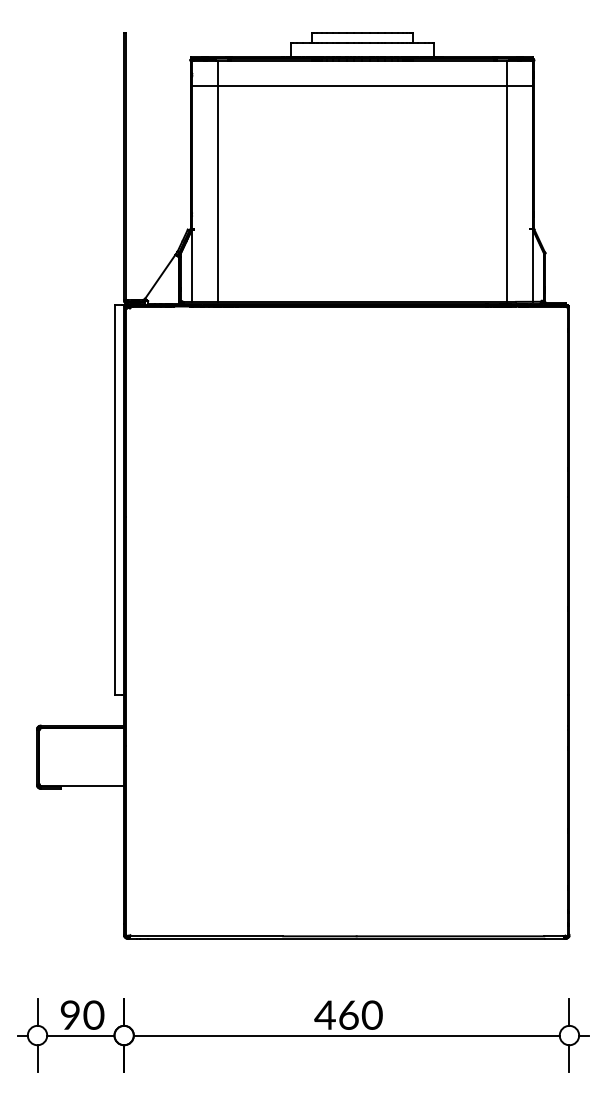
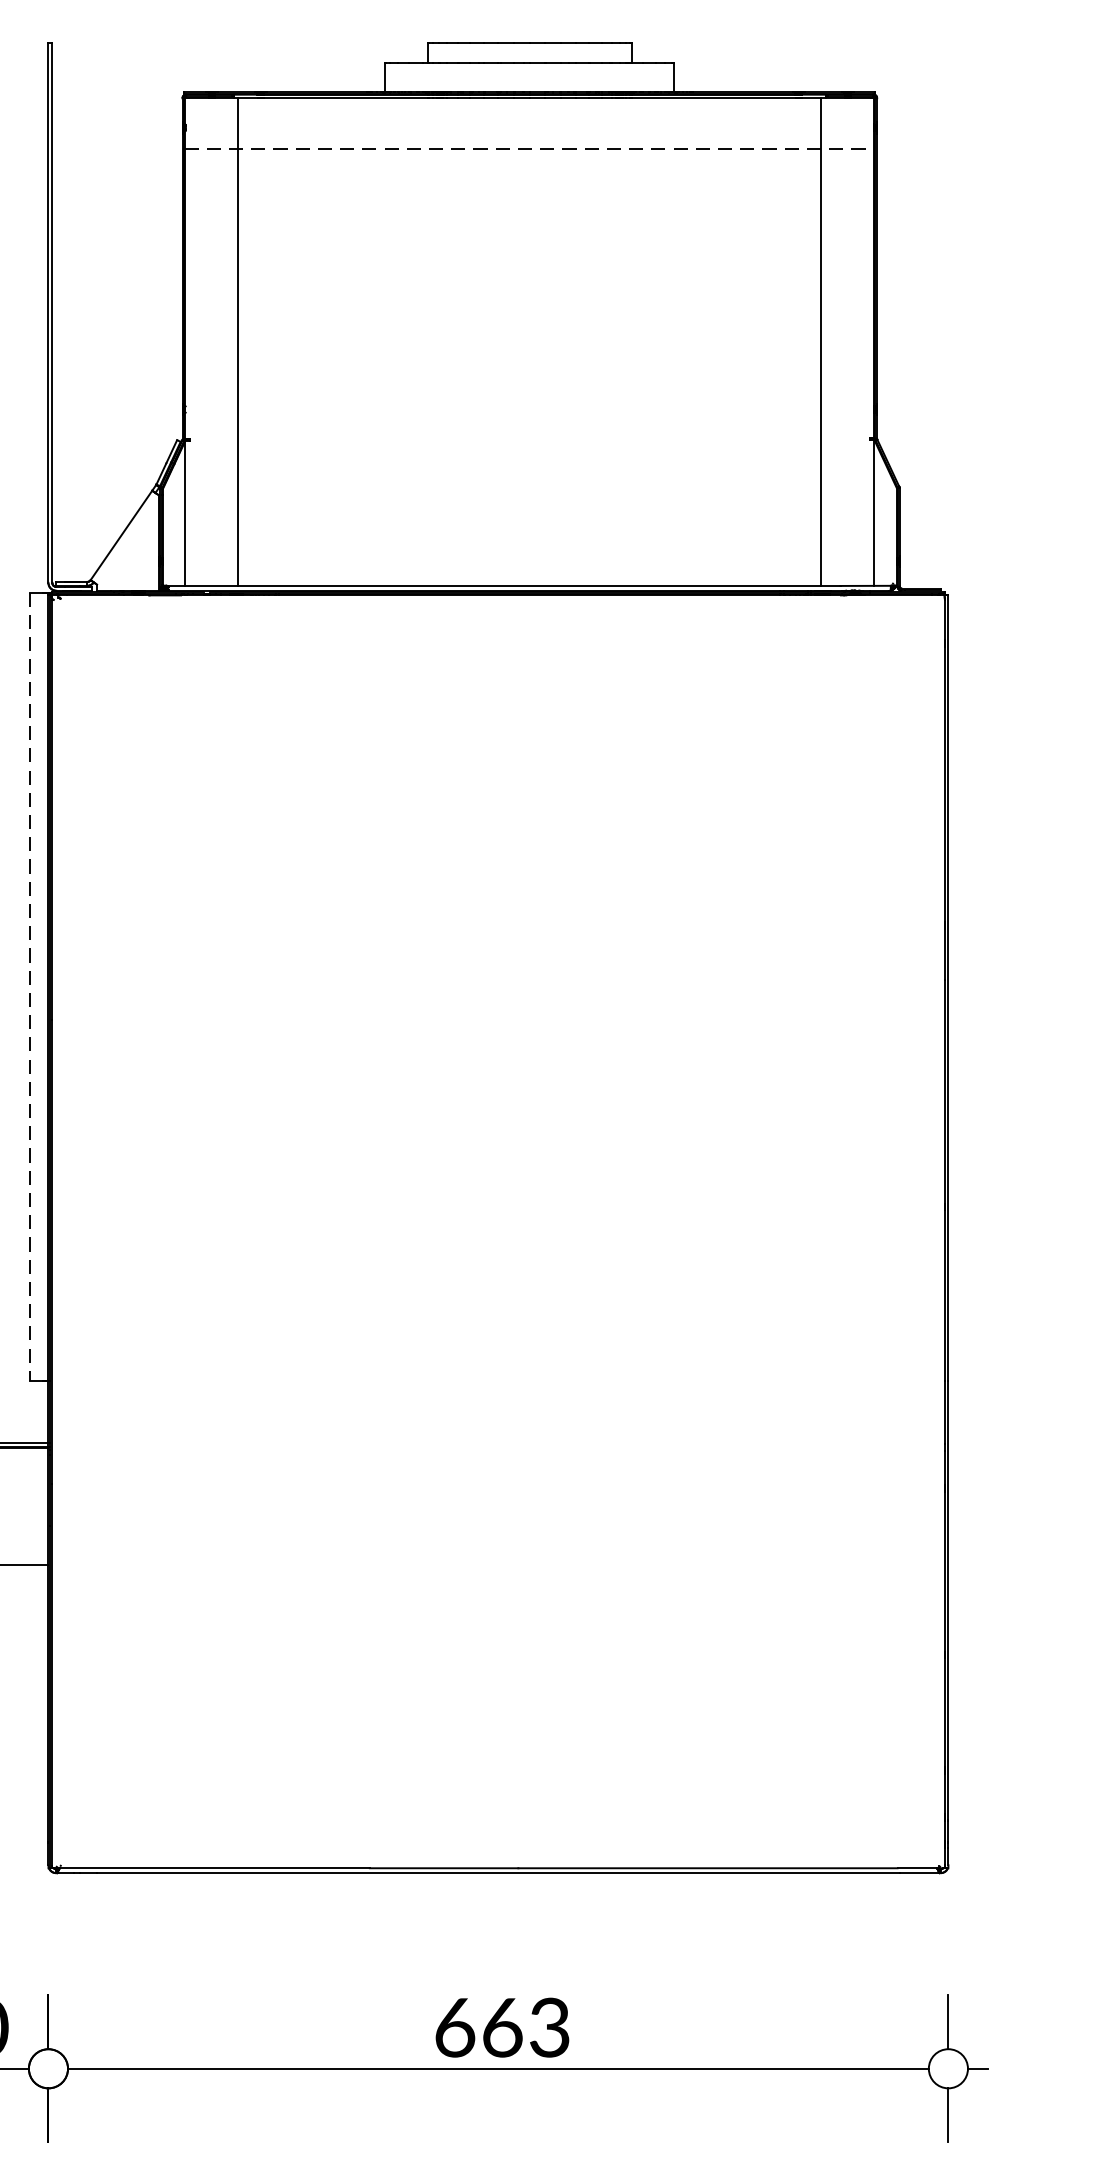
line: (362, 85) -> (530, 148), solid -> dashed
line: (114, 500) -> (28, 987), solid -> dashed
text: (348, 1014) -> (501, 2026), 460 -> 663

